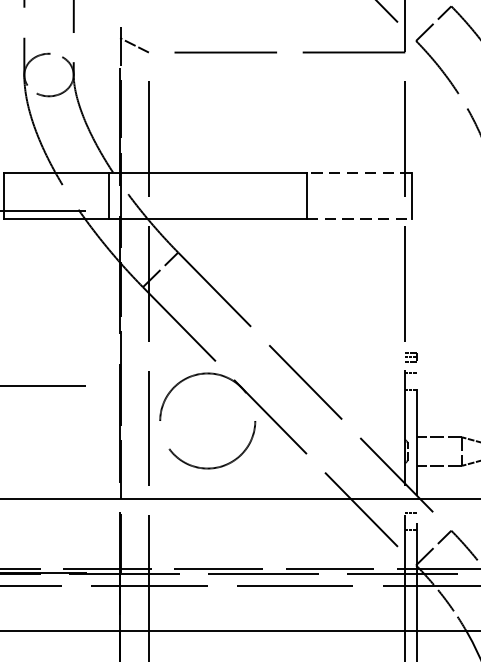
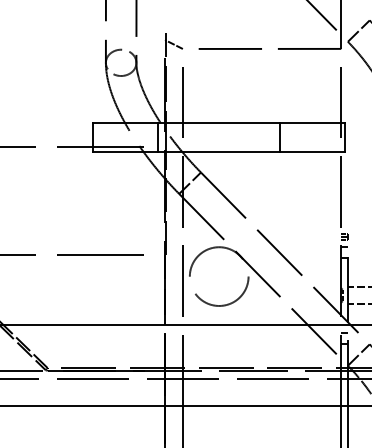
line: (358, 173) -> (312, 123), dashed -> solid
line: (360, 220) -> (313, 152), dashed -> solid

